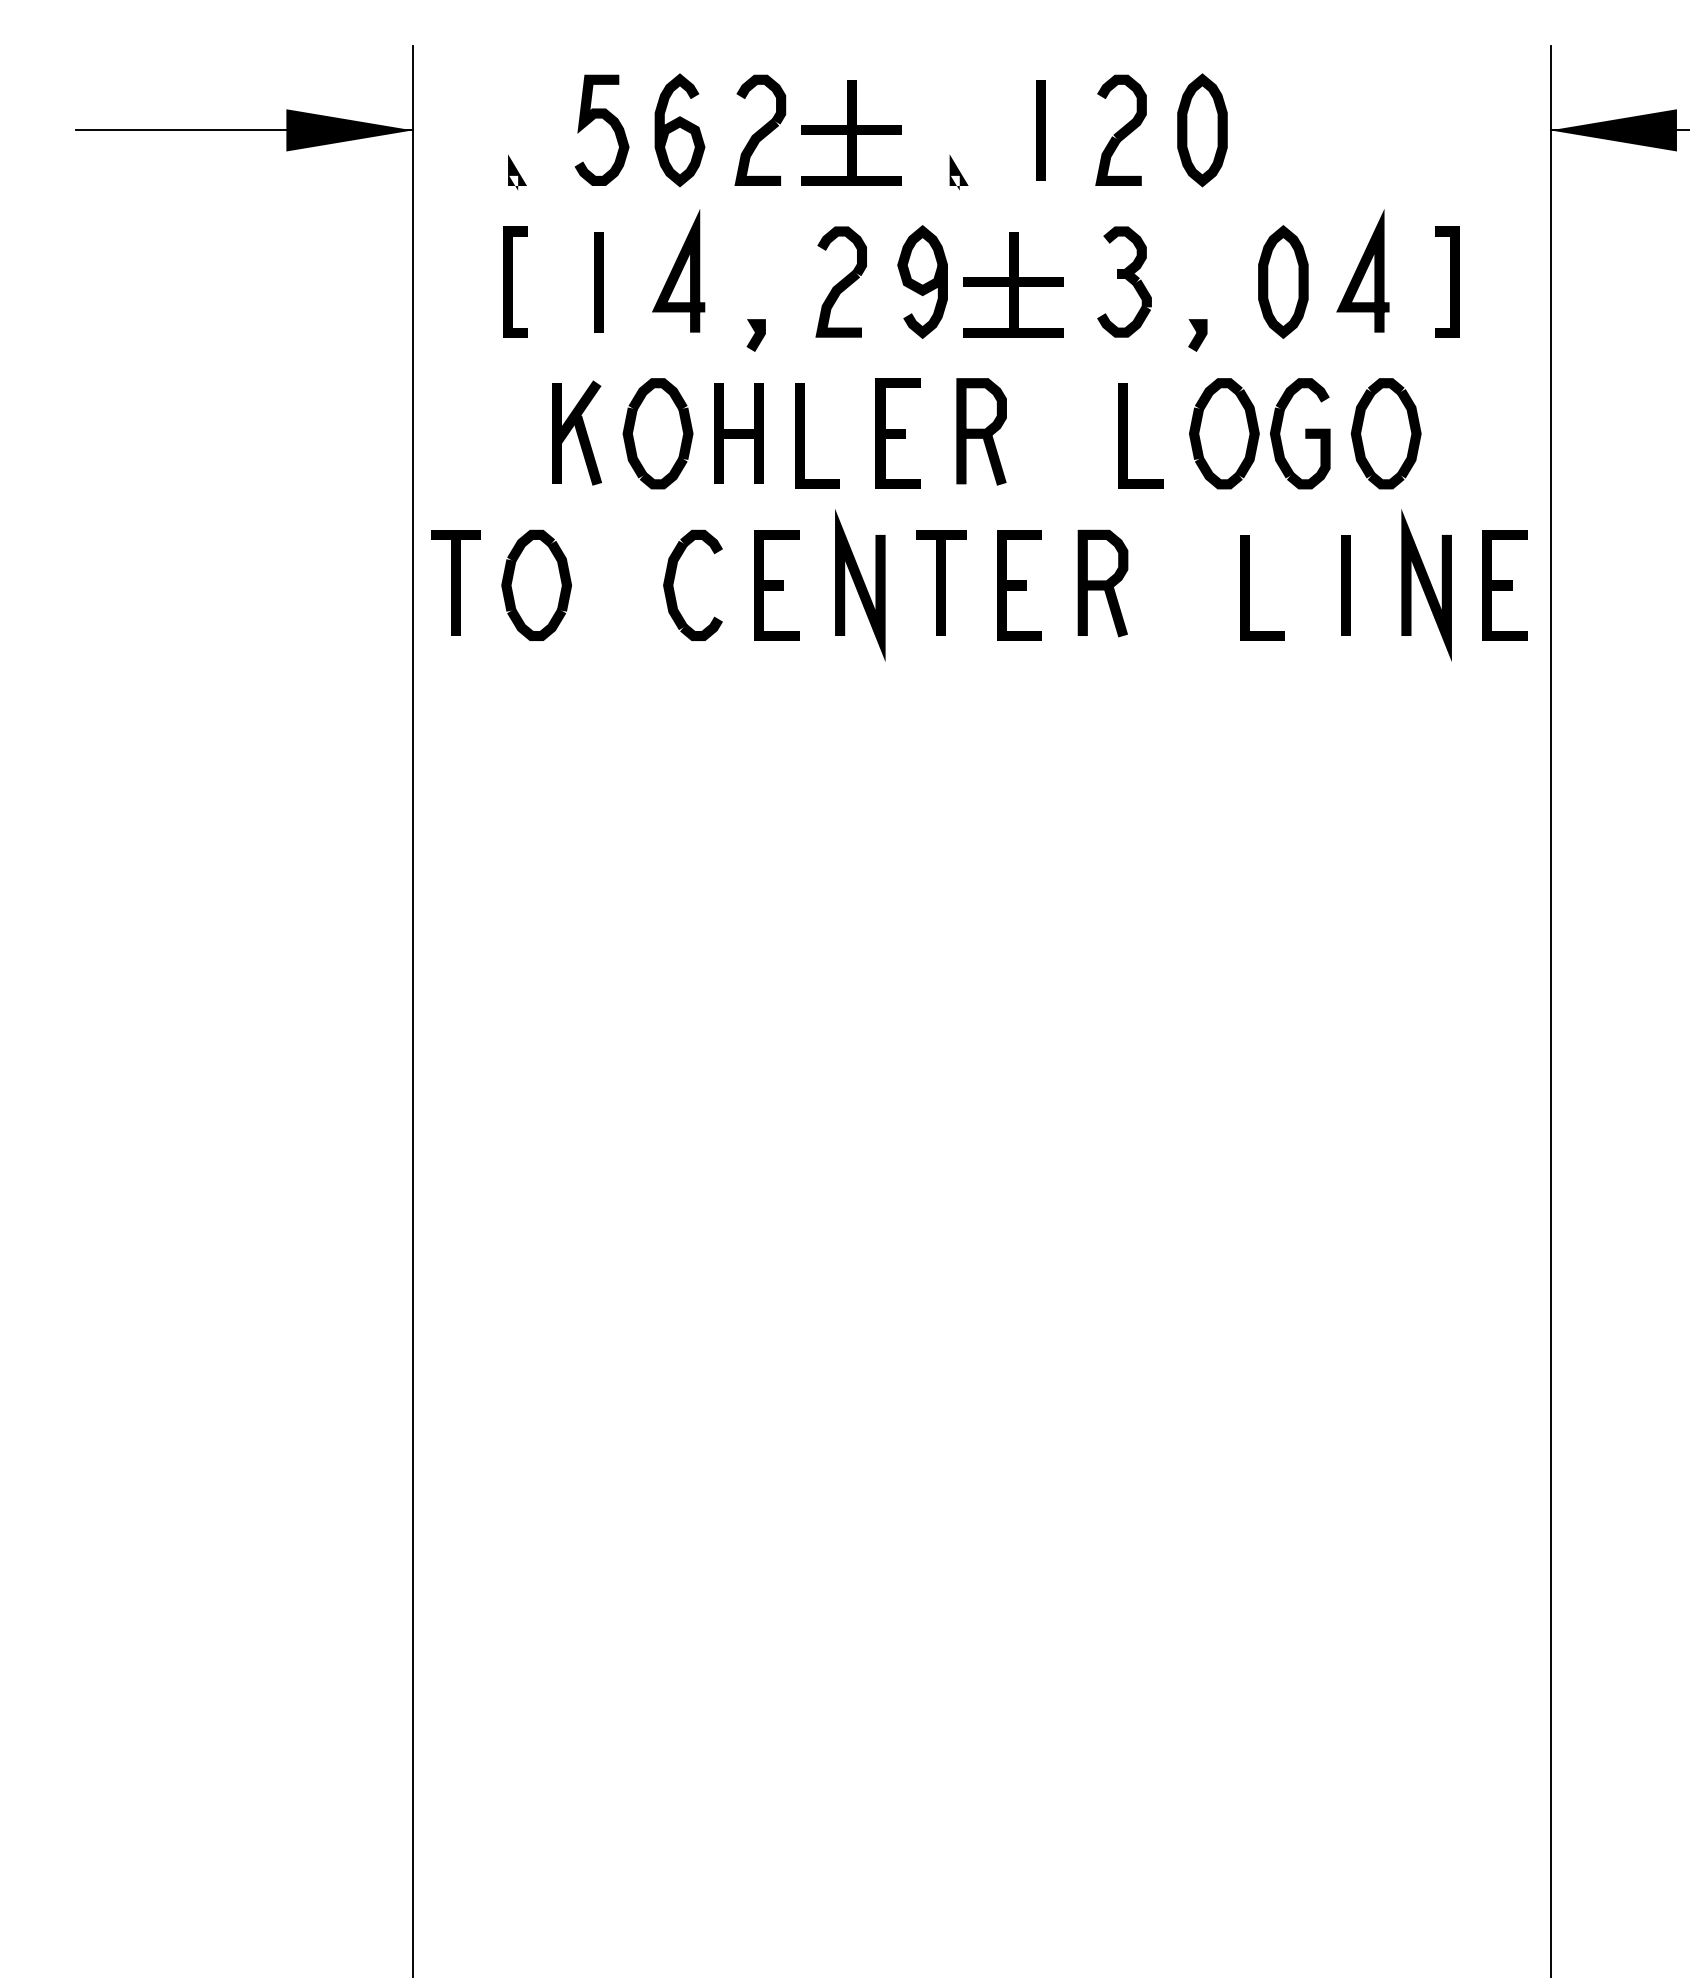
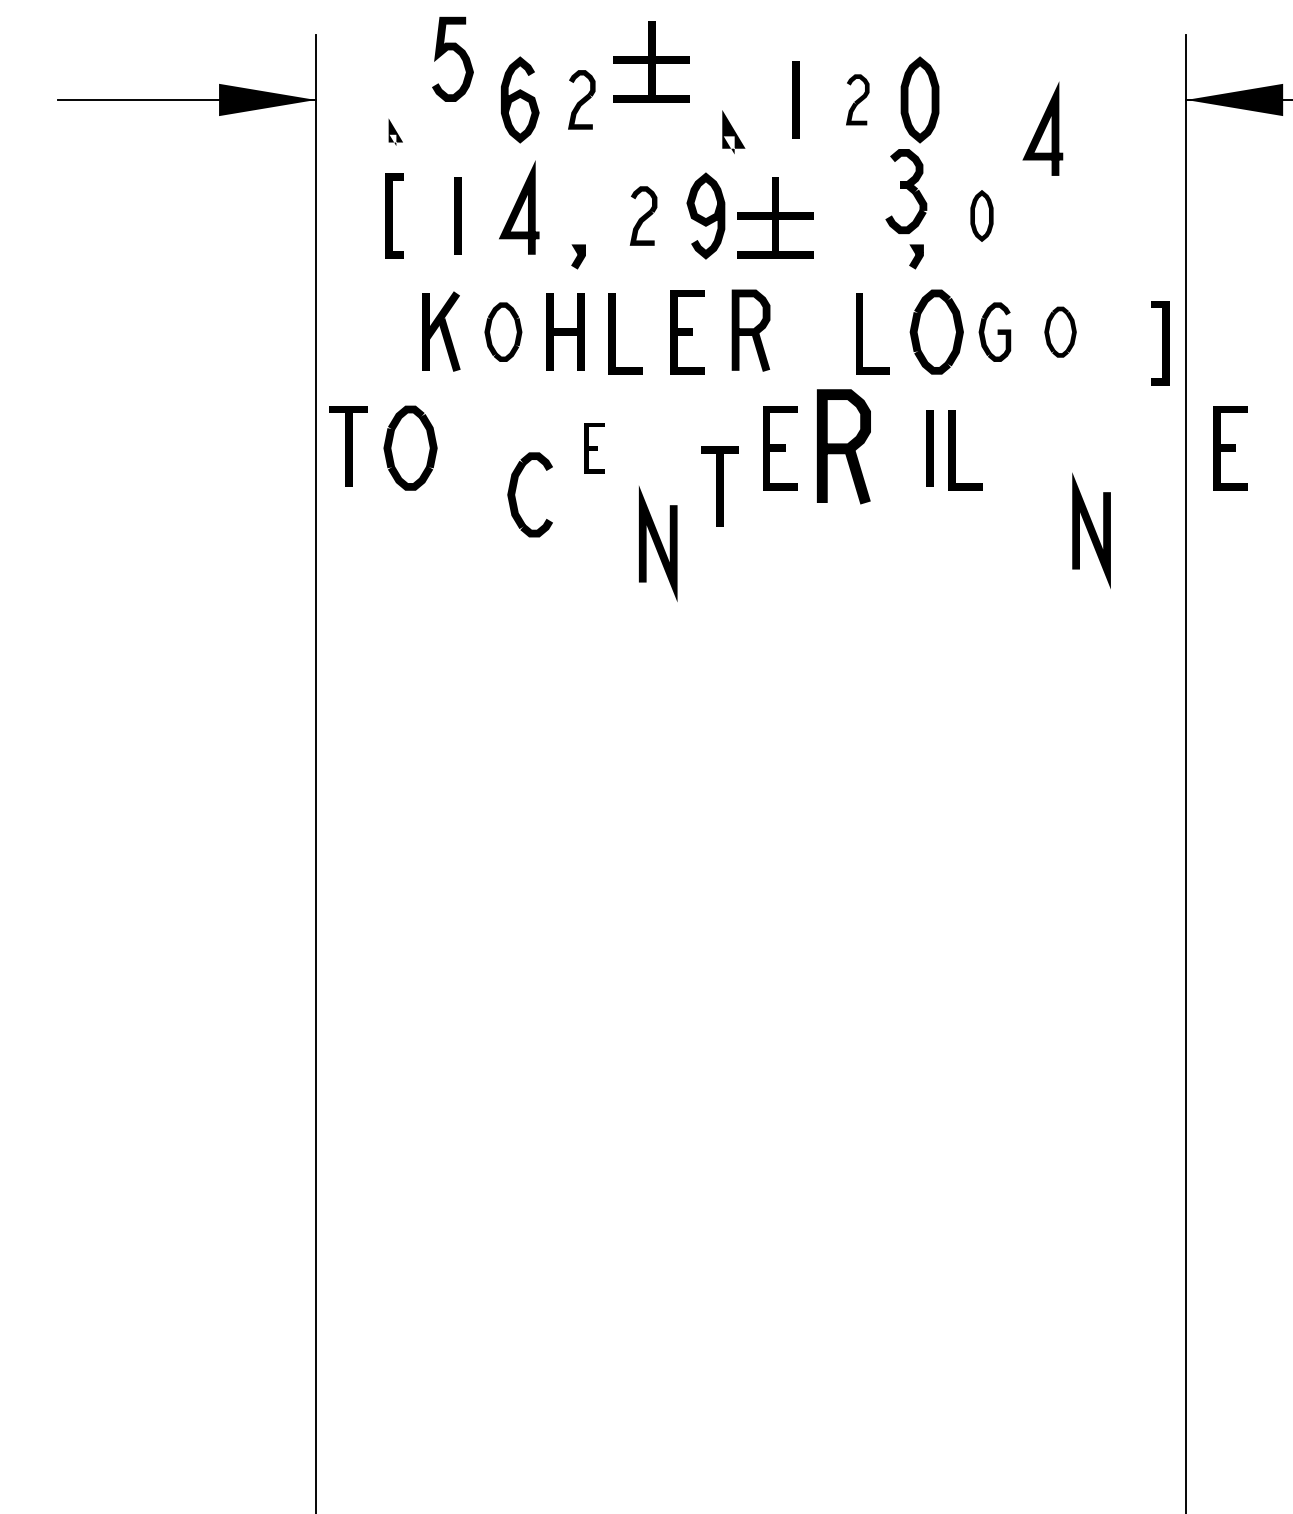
curve: (606, 122) -> (456, 53), moved
part: (760, 129) -> (581, 99), size x0.7
part: (1120, 129) -> (857, 99), size x0.6
part: (851, 132) -> (651, 61), moved
part: (958, 172) -> (733, 132), size x1.6
line: (1362, 270) -> (1042, 128), moved
part: (840, 281) -> (643, 215), size x0.7
part: (1124, 281) -> (906, 191), moved
part: (1283, 281) -> (982, 215), size x0.6
line: (1450, 281) -> (1162, 342), moved
part: (657, 433) -> (503, 331), size x0.7
part: (1300, 433) -> (995, 331), size x0.7
part: (1385, 433) -> (1060, 331), size x0.6
part: (674, 581) -> (516, 491), moved
part: (941, 582) -> (720, 486), moved
part: (1102, 583) -> (843, 446), size x1.4
part: (776, 585) -> (594, 448), size x0.6
line: (860, 585) -> (658, 543), moved
line: (1345, 585) -> (930, 448), moved
line: (1426, 585) -> (1091, 530), moved
part: (1504, 585) -> (1229, 448), moved

